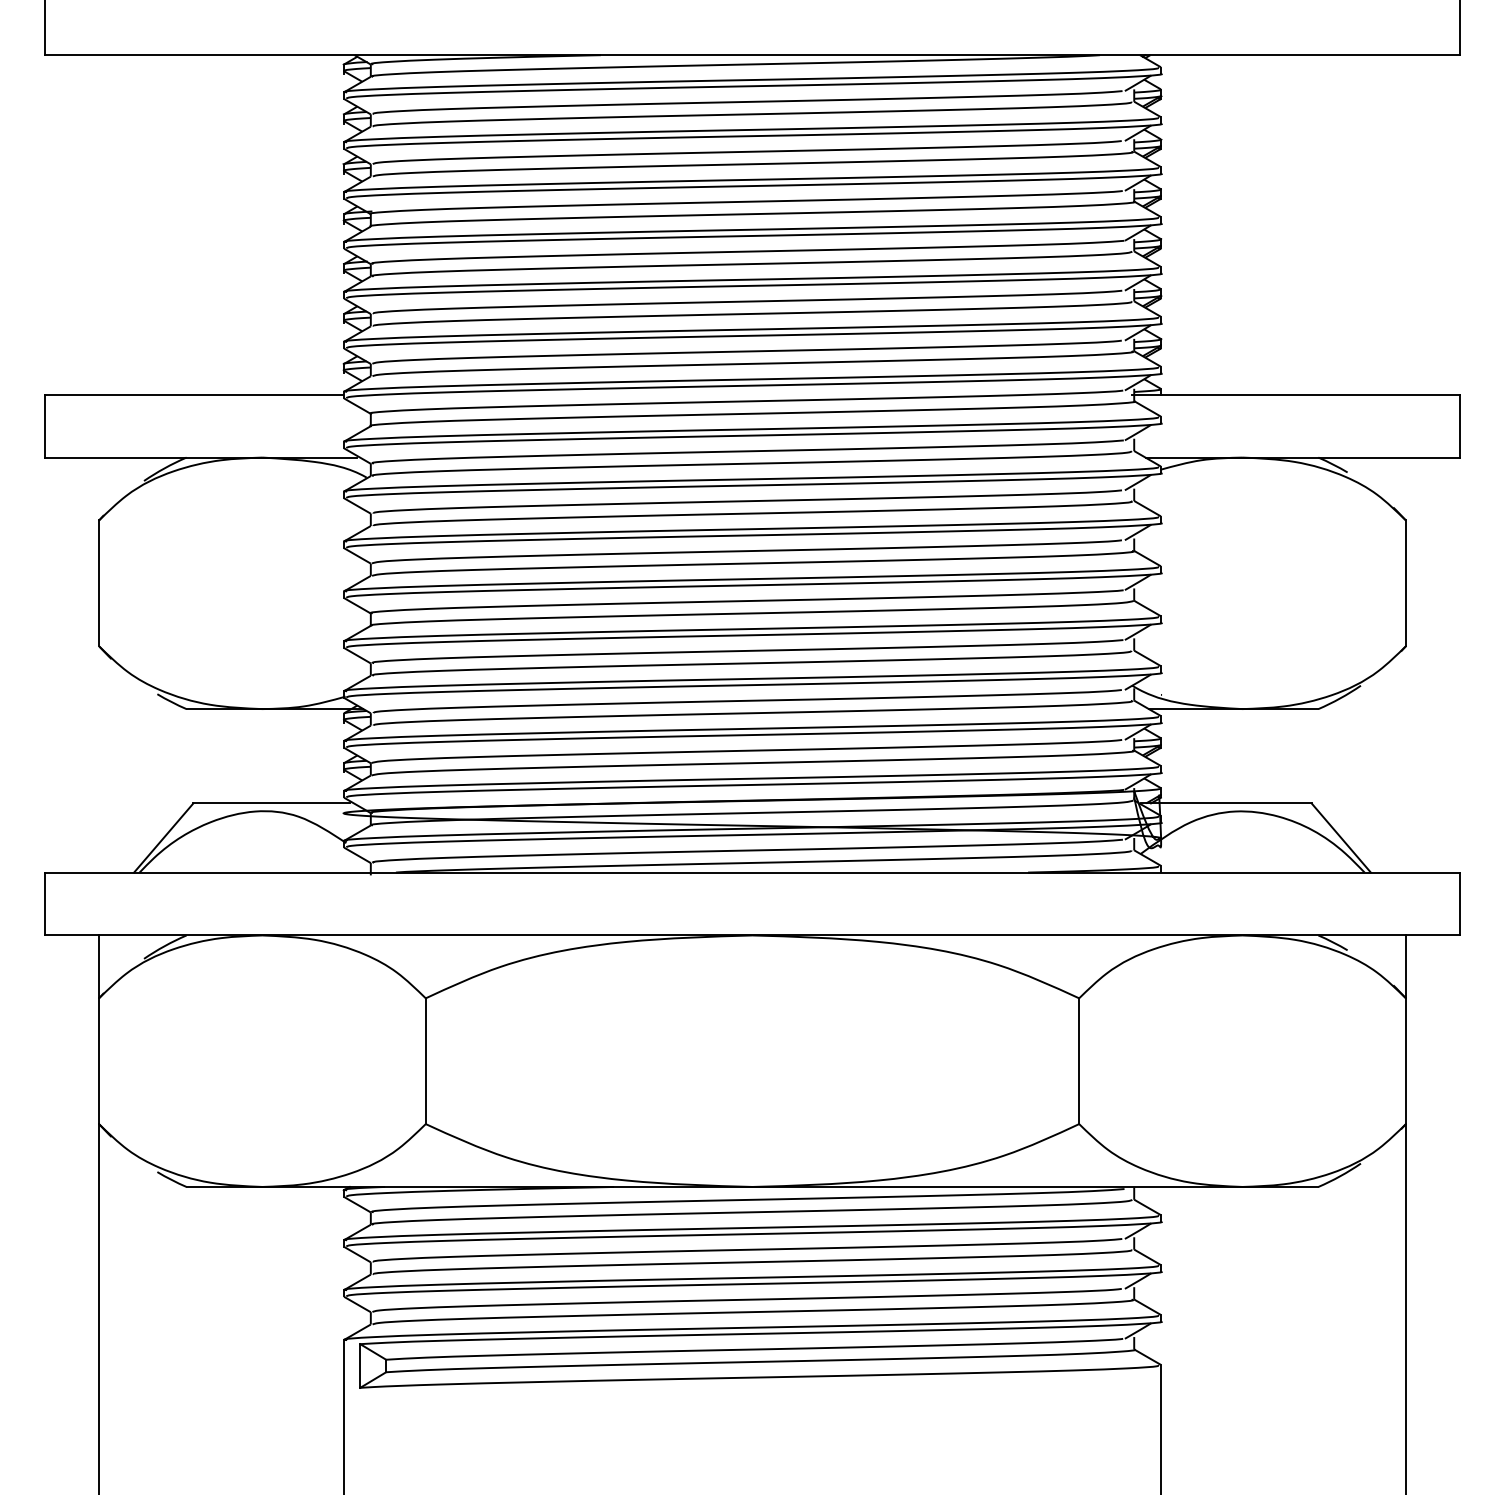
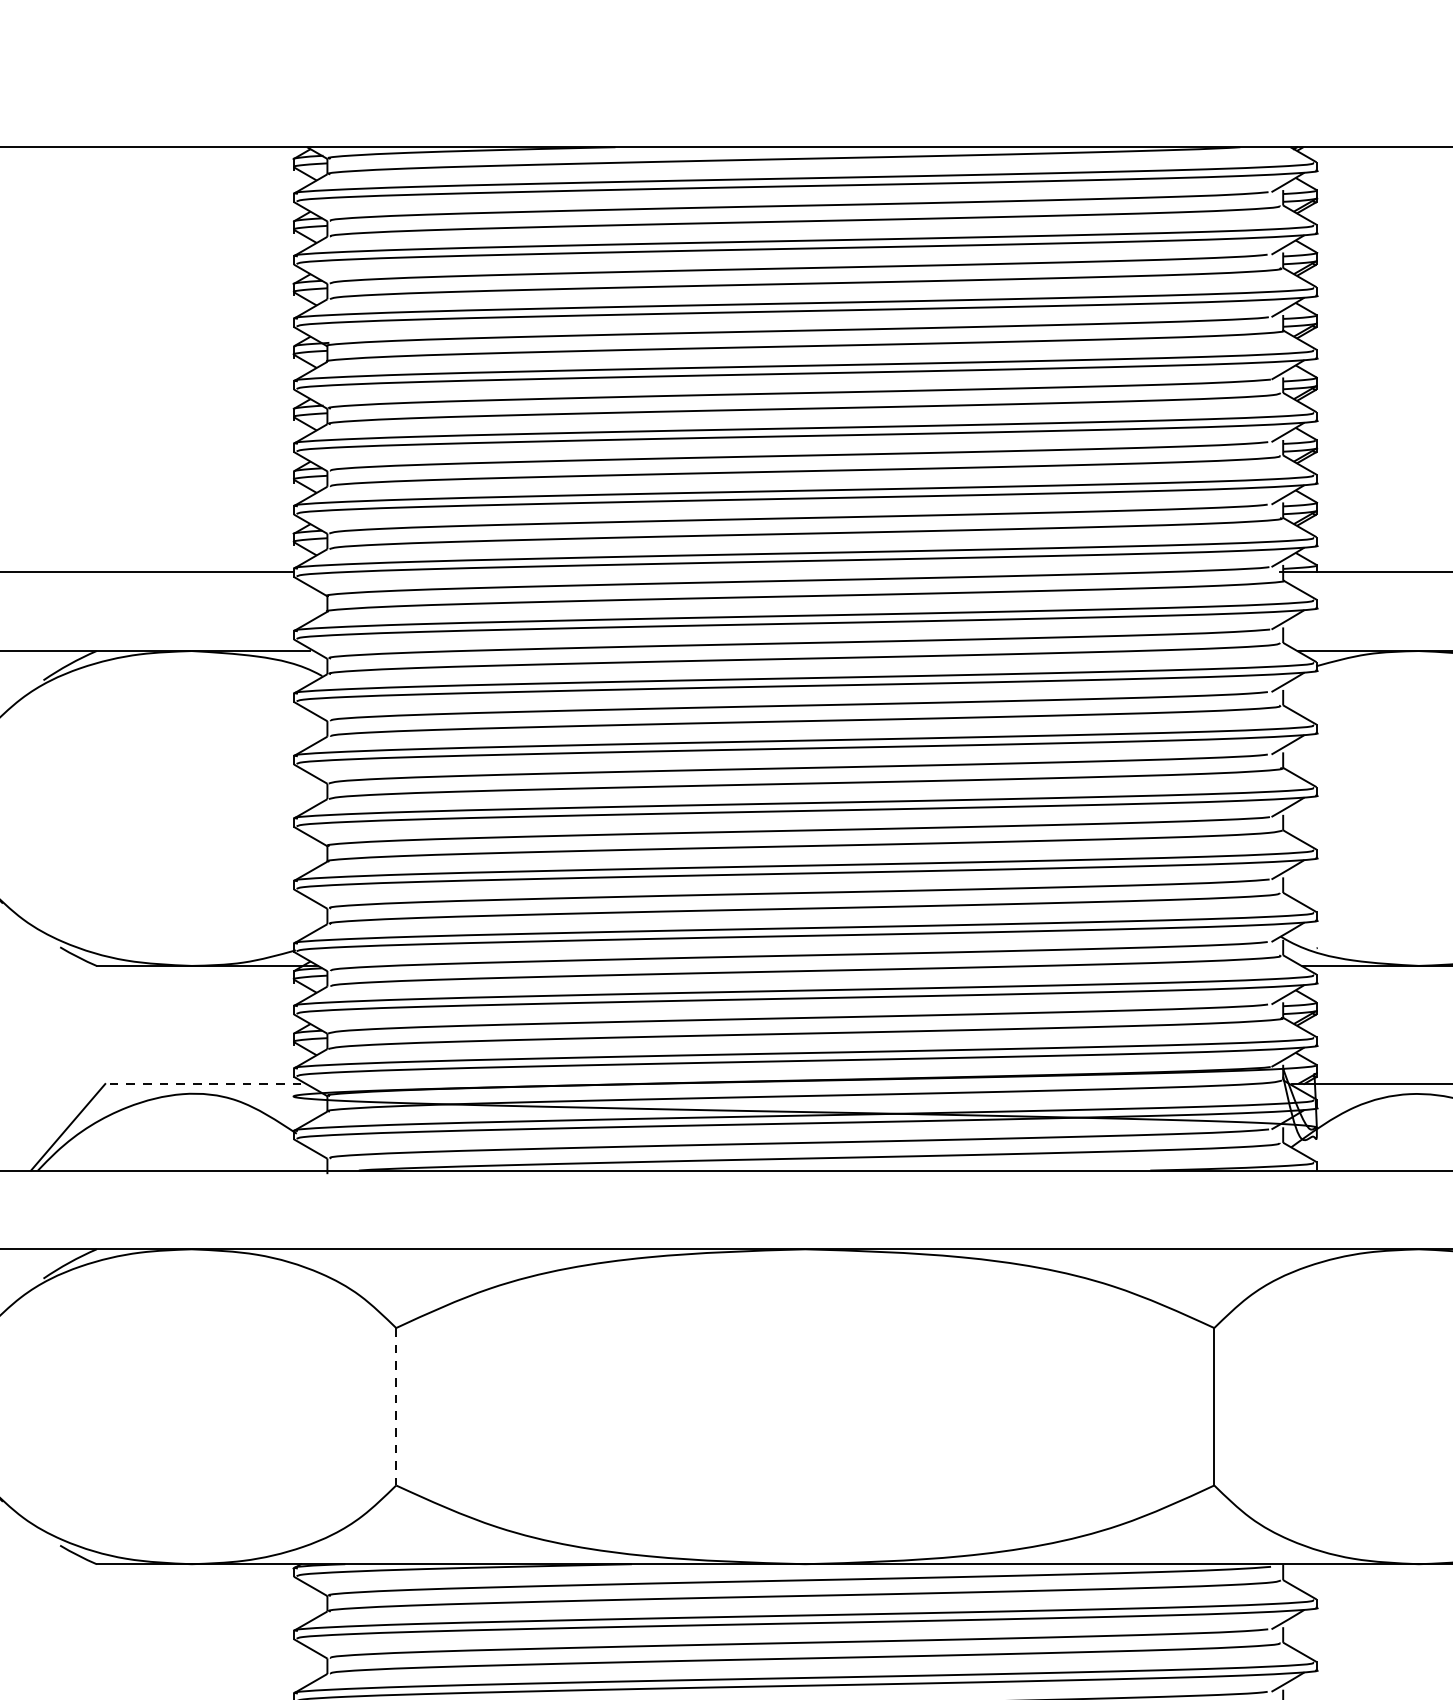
line: (271, 803) -> (203, 1084), solid -> dashed
line: (425, 1061) -> (395, 1407), solid -> dashed

